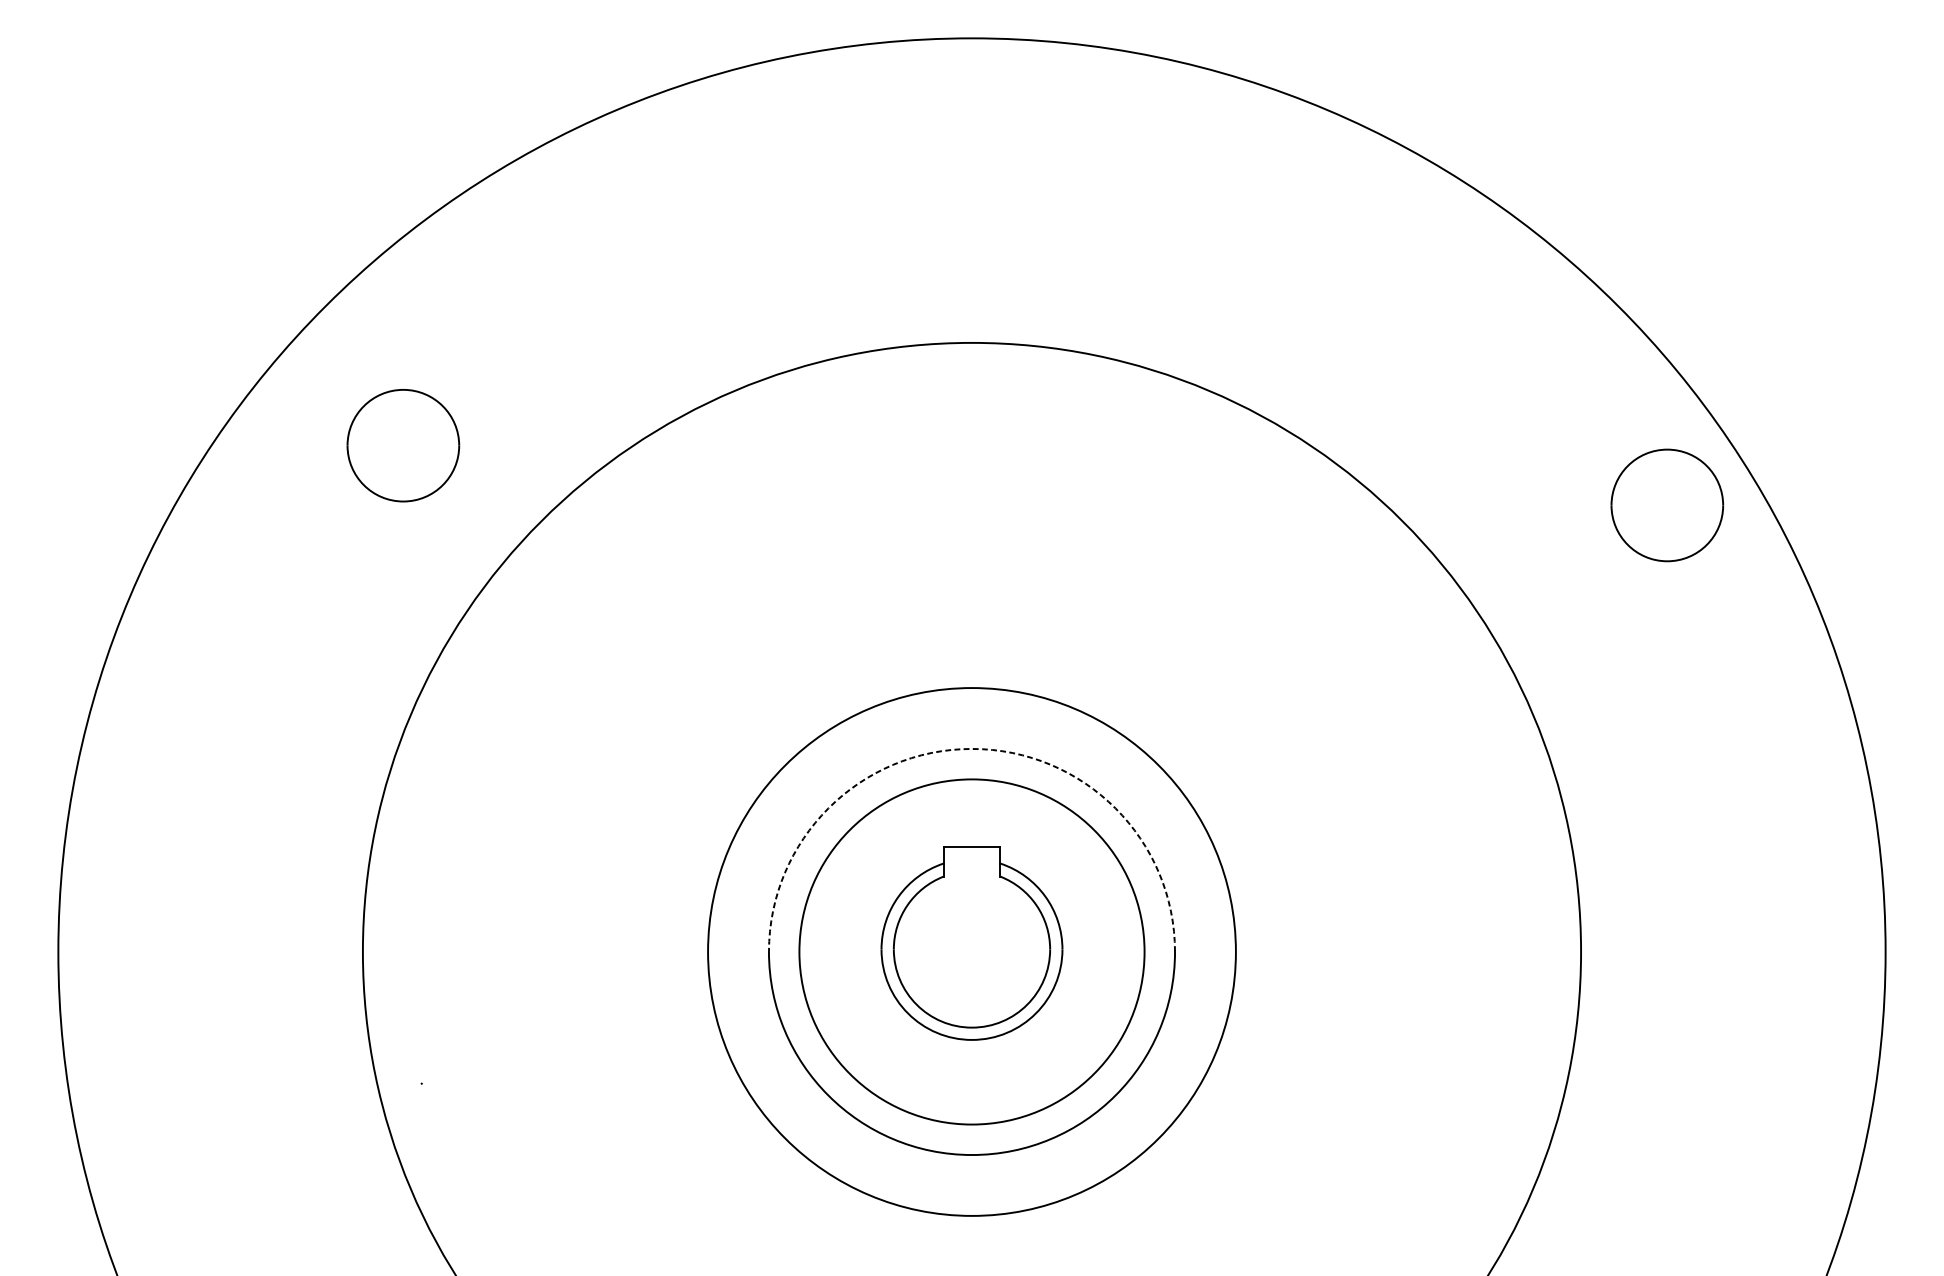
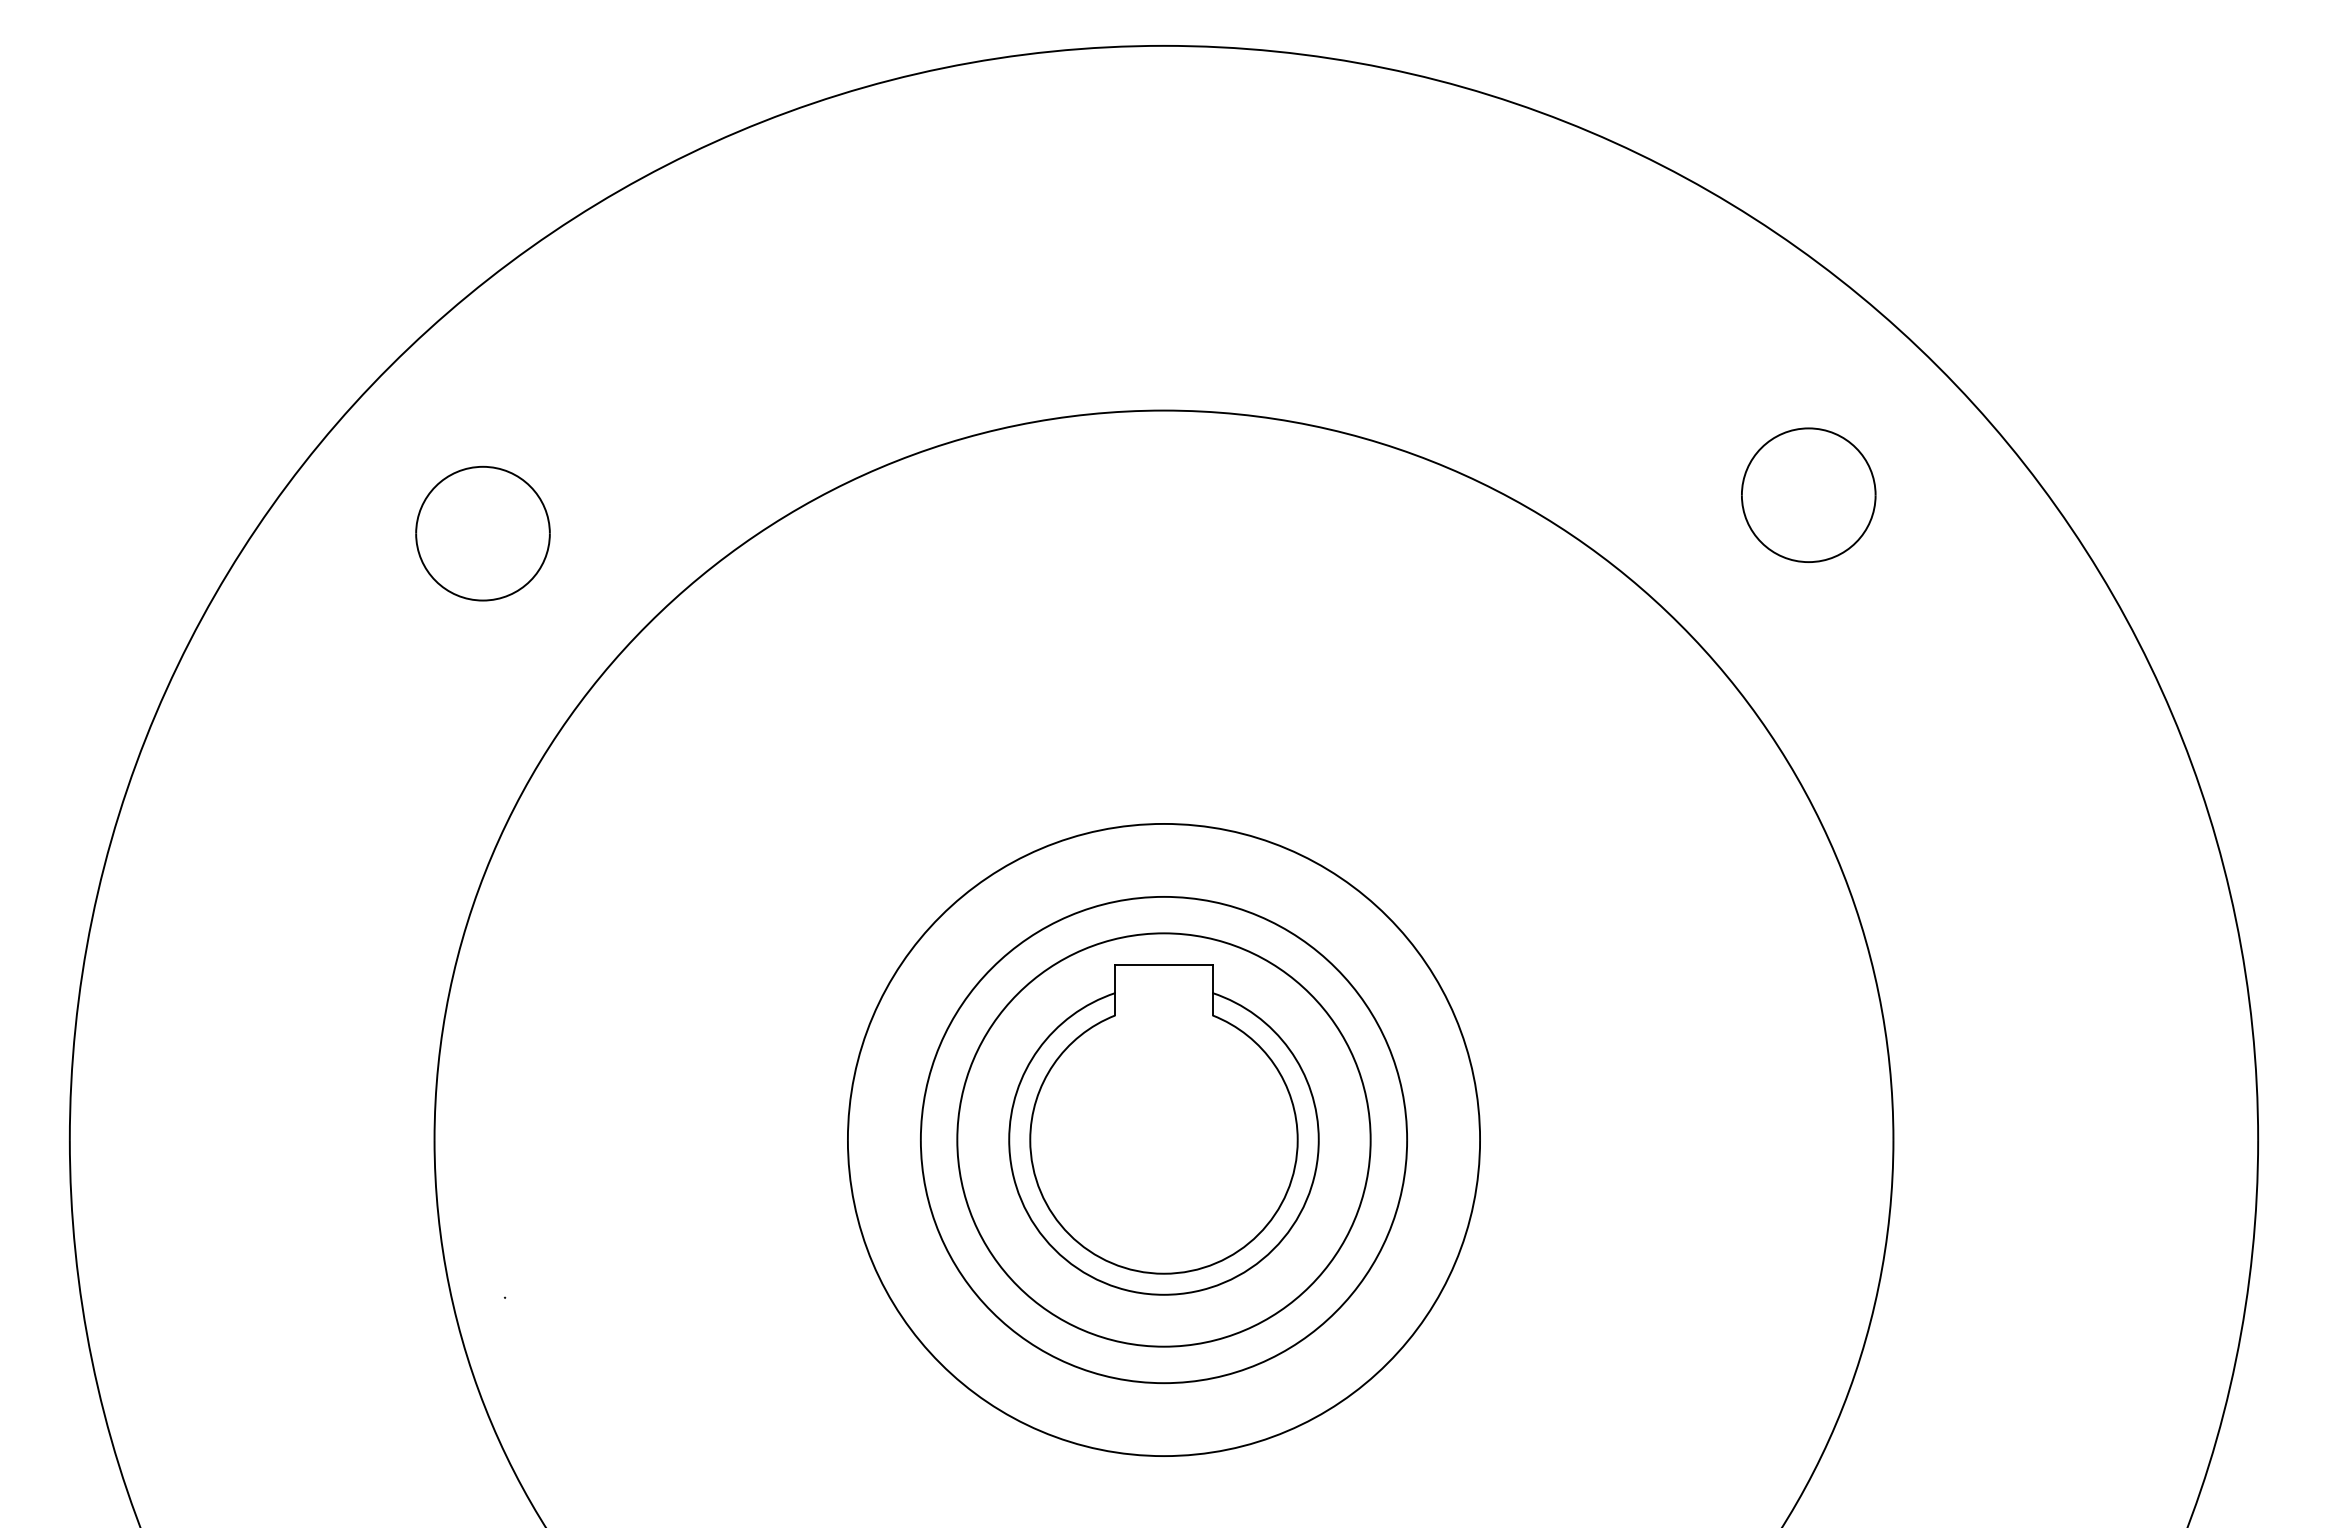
part: (1667, 504) -> (1808, 494), moved
arc: (972, 748) -> (1164, 896), dashed -> solid
part: (971, 943) -> (1163, 1129), size x1.43

